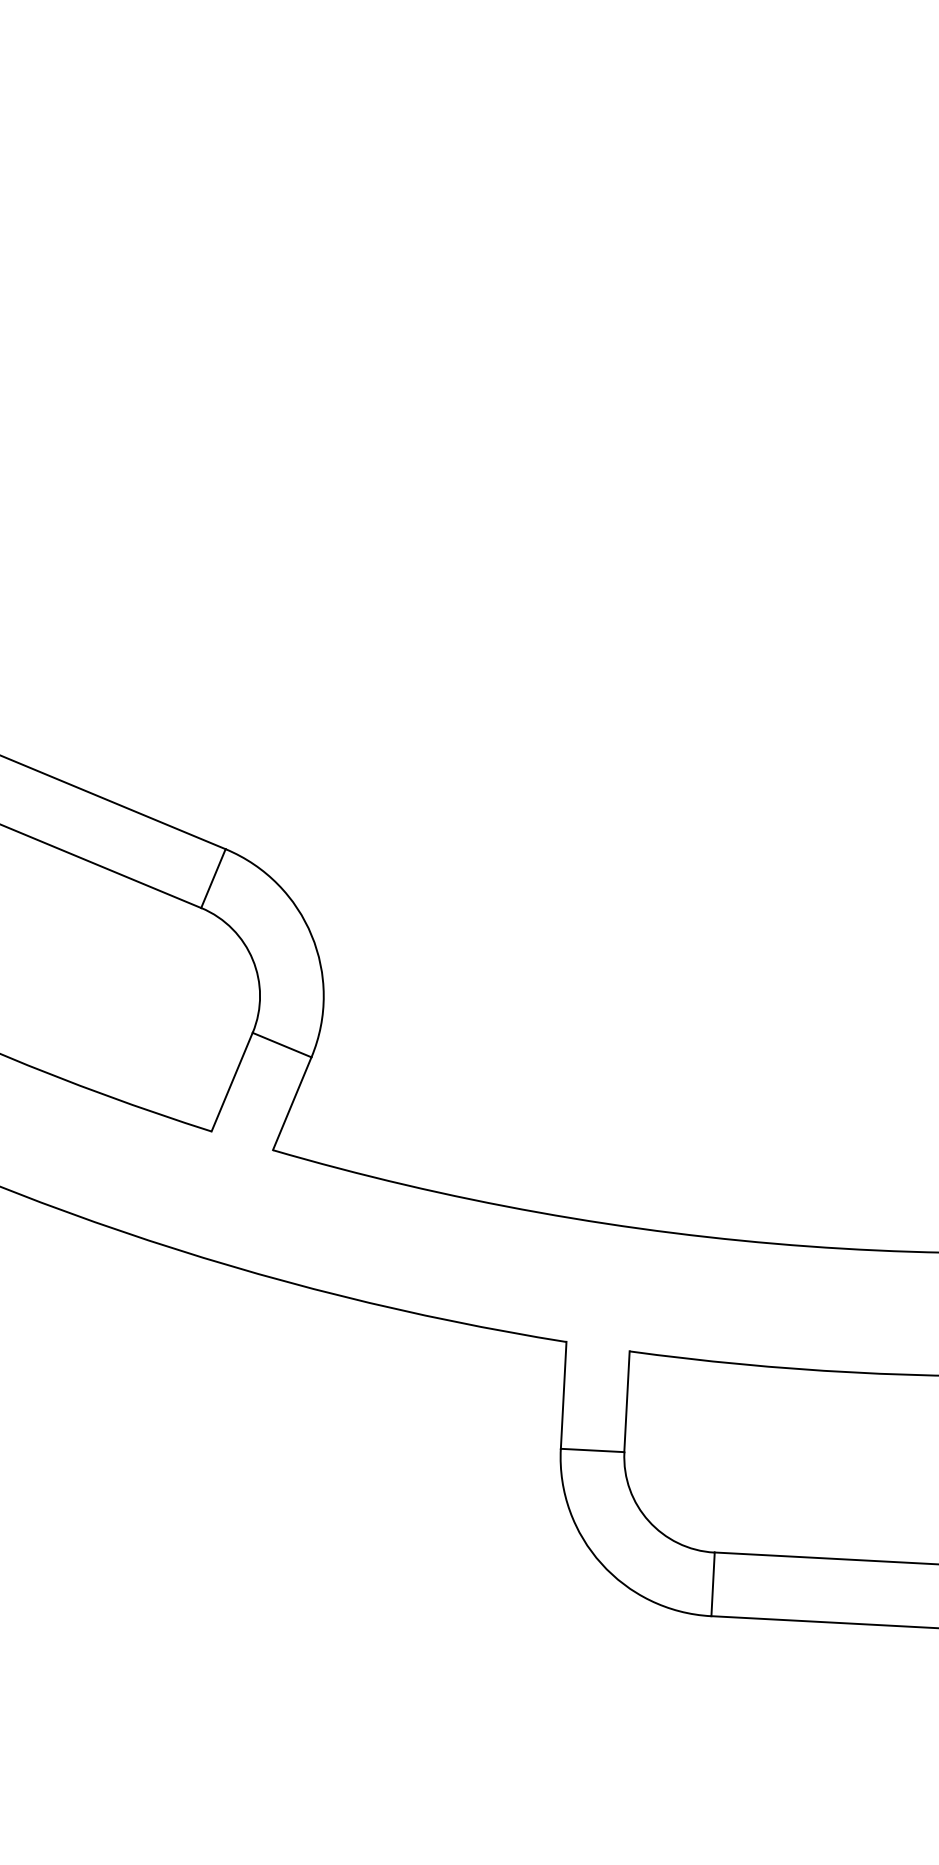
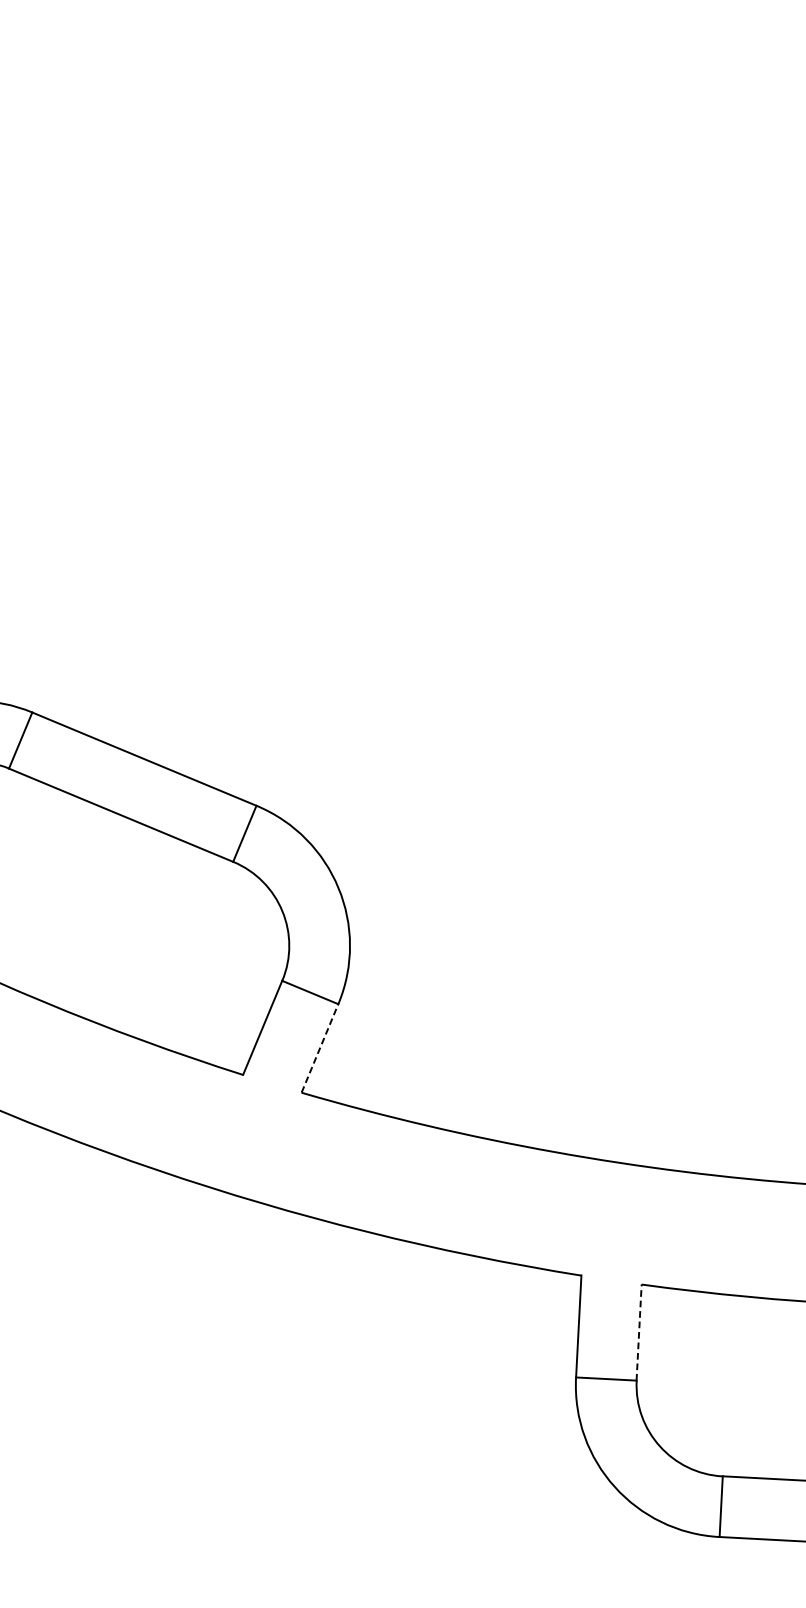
line: (292, 1103) -> (320, 1048), solid -> dashed
line: (626, 1401) -> (638, 1332), solid -> dashed

